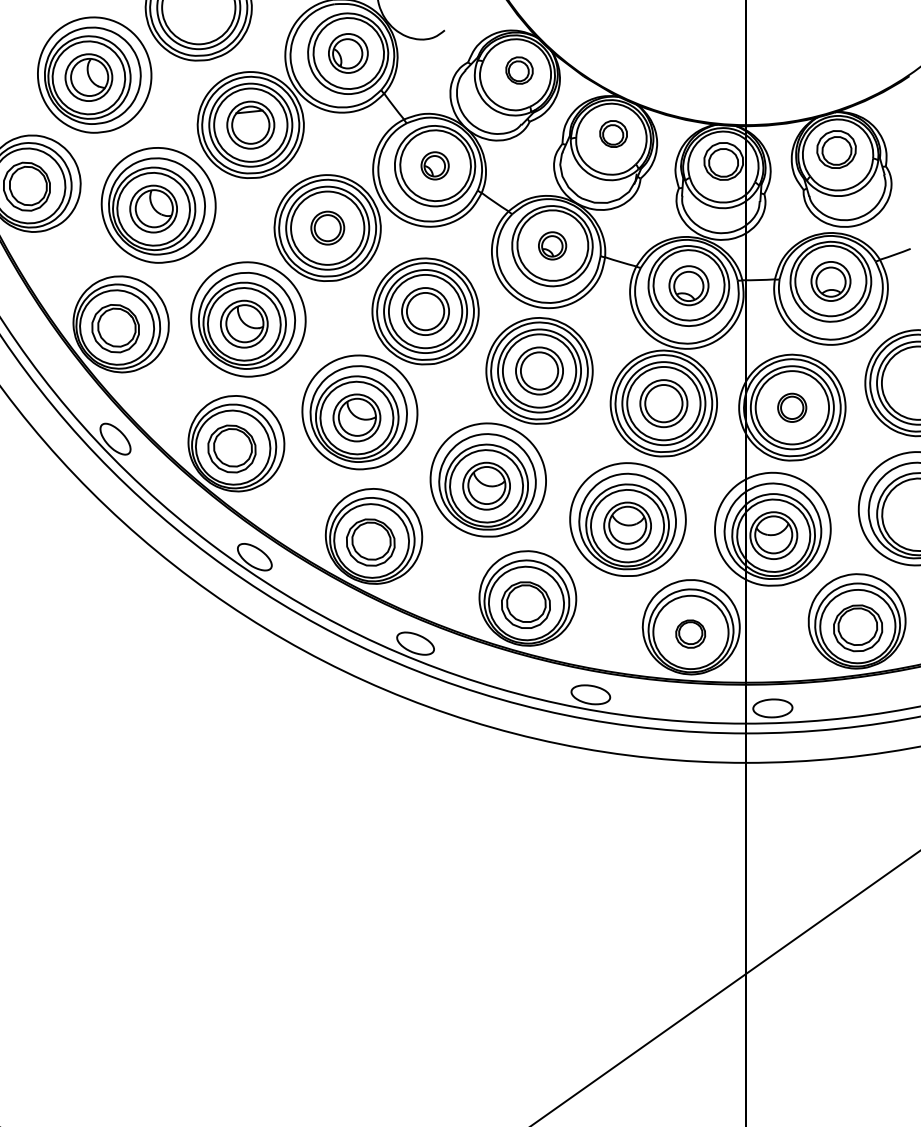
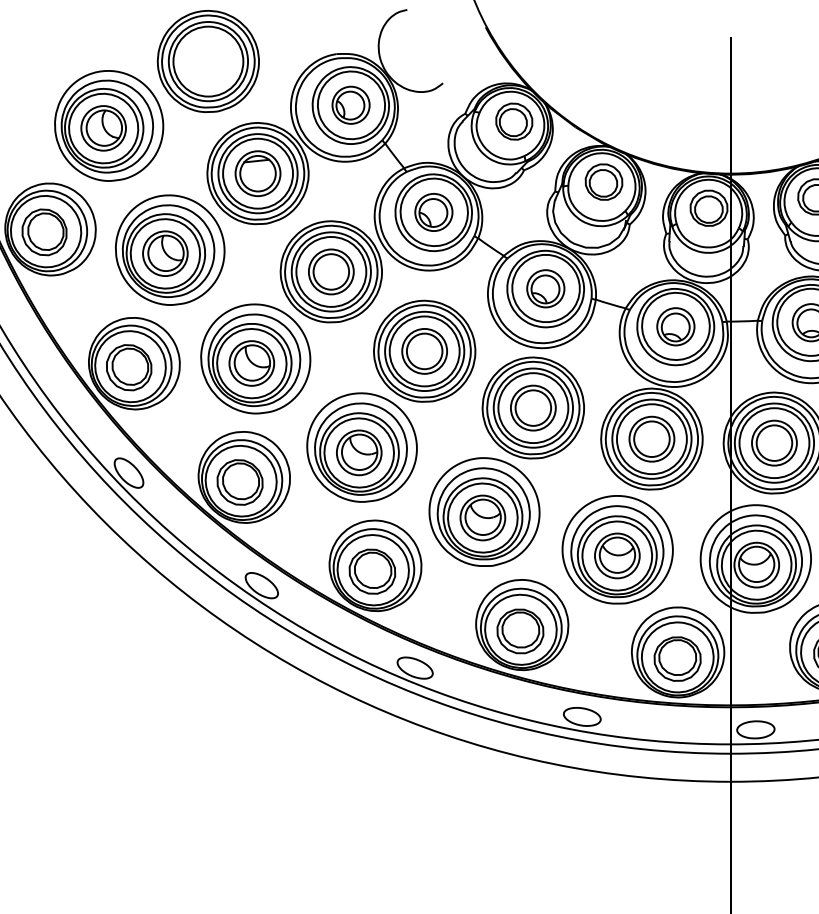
part: (519, 70) -> (514, 121), size x1.43
part: (613, 133) -> (603, 181), size x1.43
part: (434, 165) -> (433, 212), size x1.43
part: (327, 227) -> (331, 271), size x1.43
part: (552, 245) -> (545, 288), size x1.43
part: (791, 407) -> (773, 442), size x1.67
part: (690, 633) -> (677, 658), size x1.67

